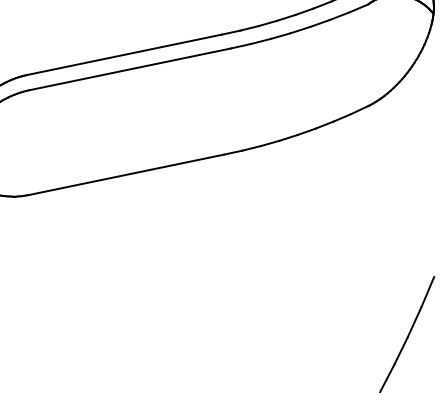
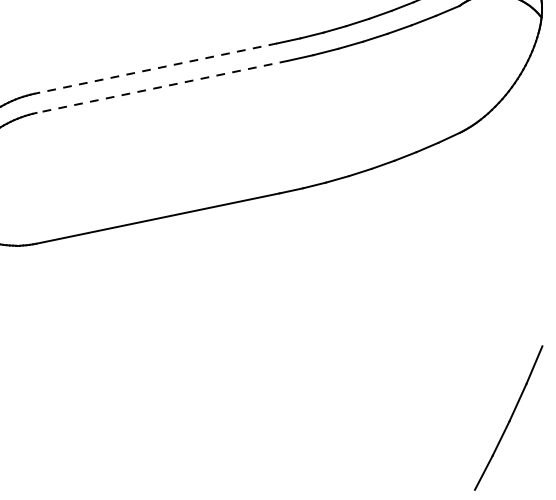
line: (124, 54) -> (155, 68), solid -> dashed
line: (129, 69) -> (161, 86), solid -> dashed

